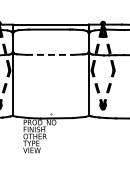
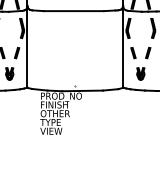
line: (49, 54) -> (73, 10), dashed -> solid

